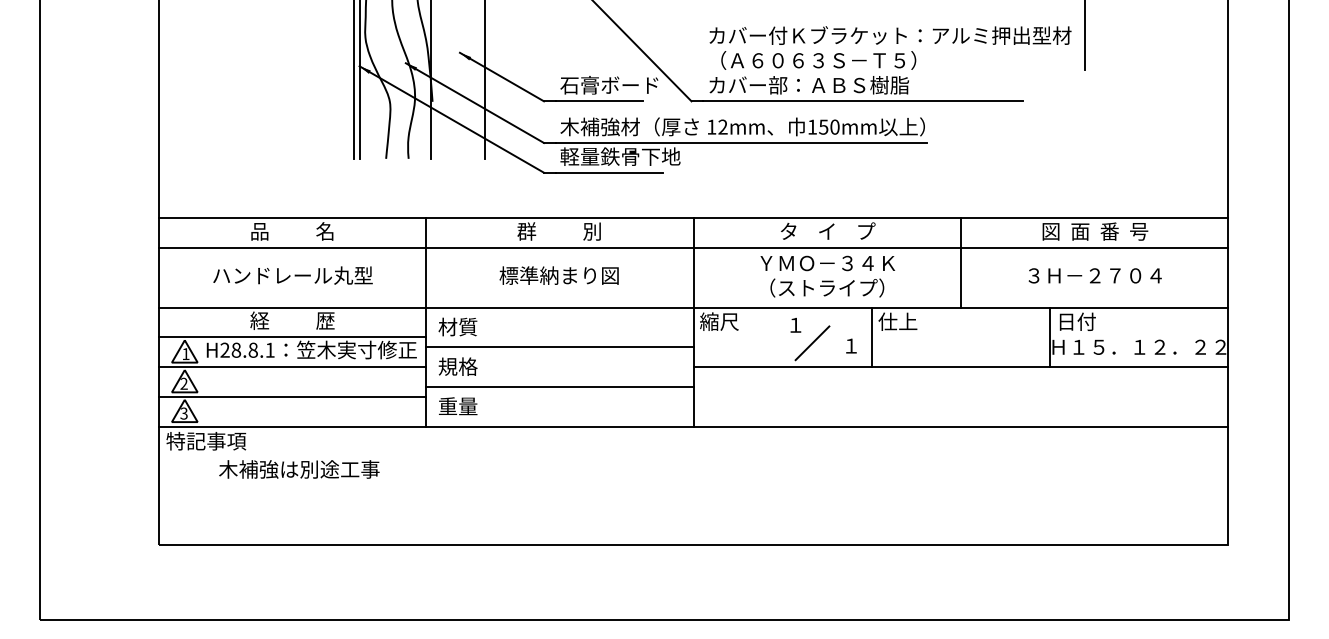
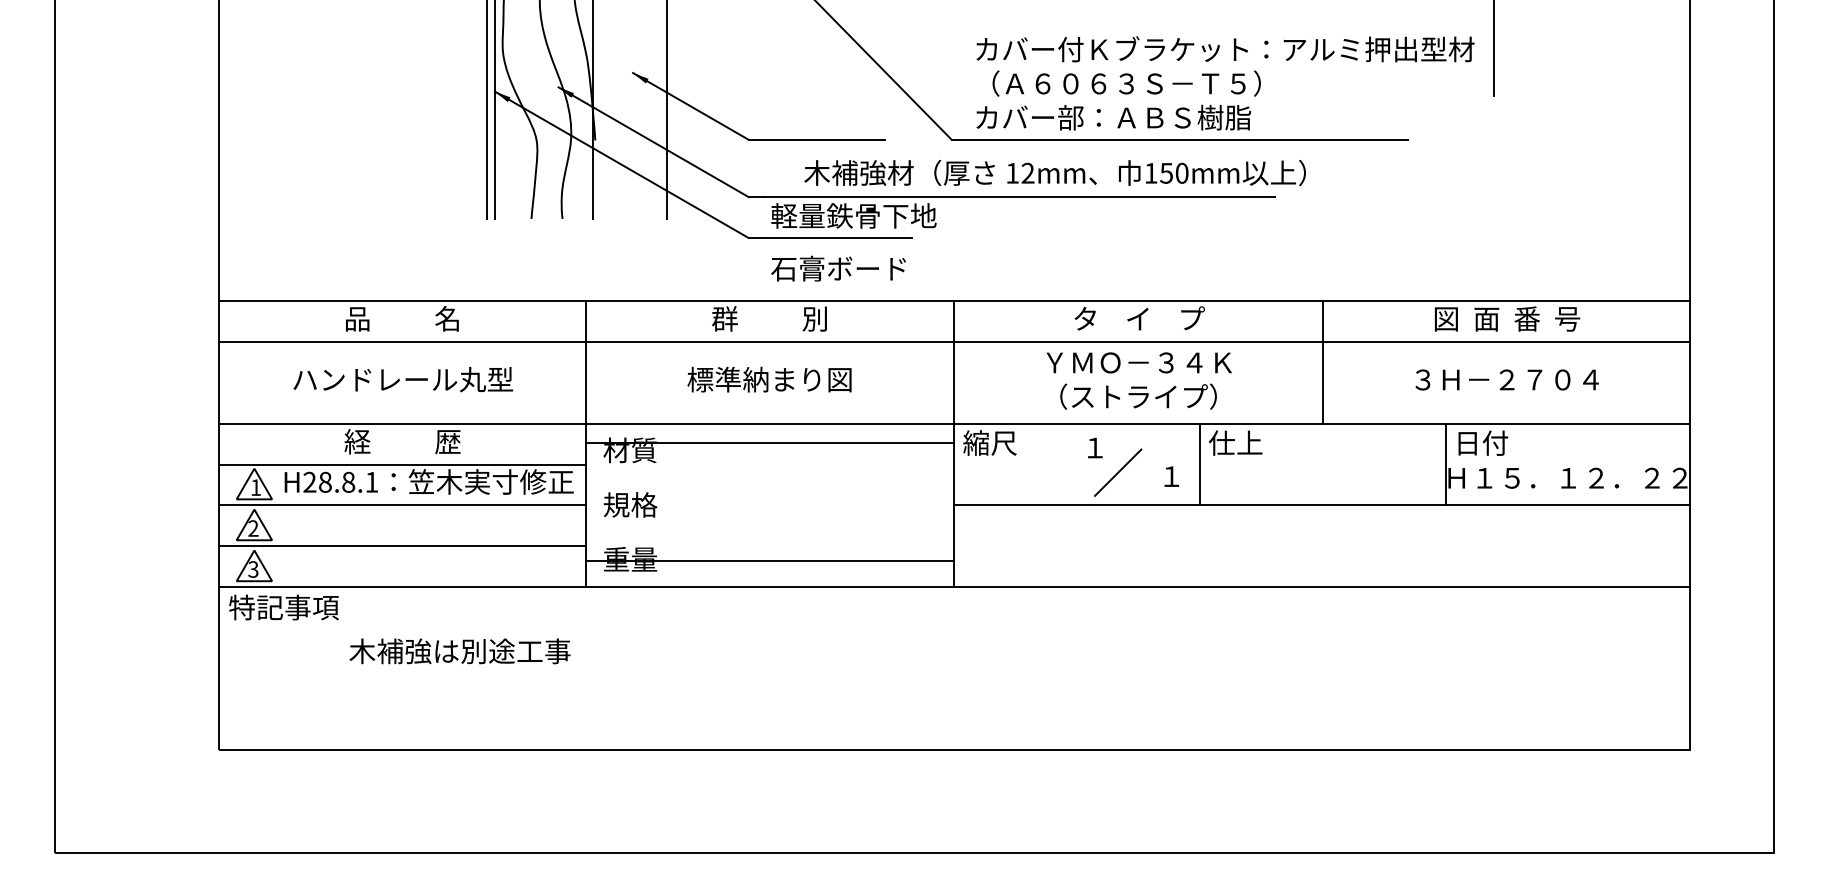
text: (609, 85) -> (838, 268), moved
text: (742, 126) -> (1054, 172), moved
line: (559, 347) -> (769, 443), moved
line: (559, 386) -> (769, 560), moved
text: (298, 469) -> (459, 651), moved

